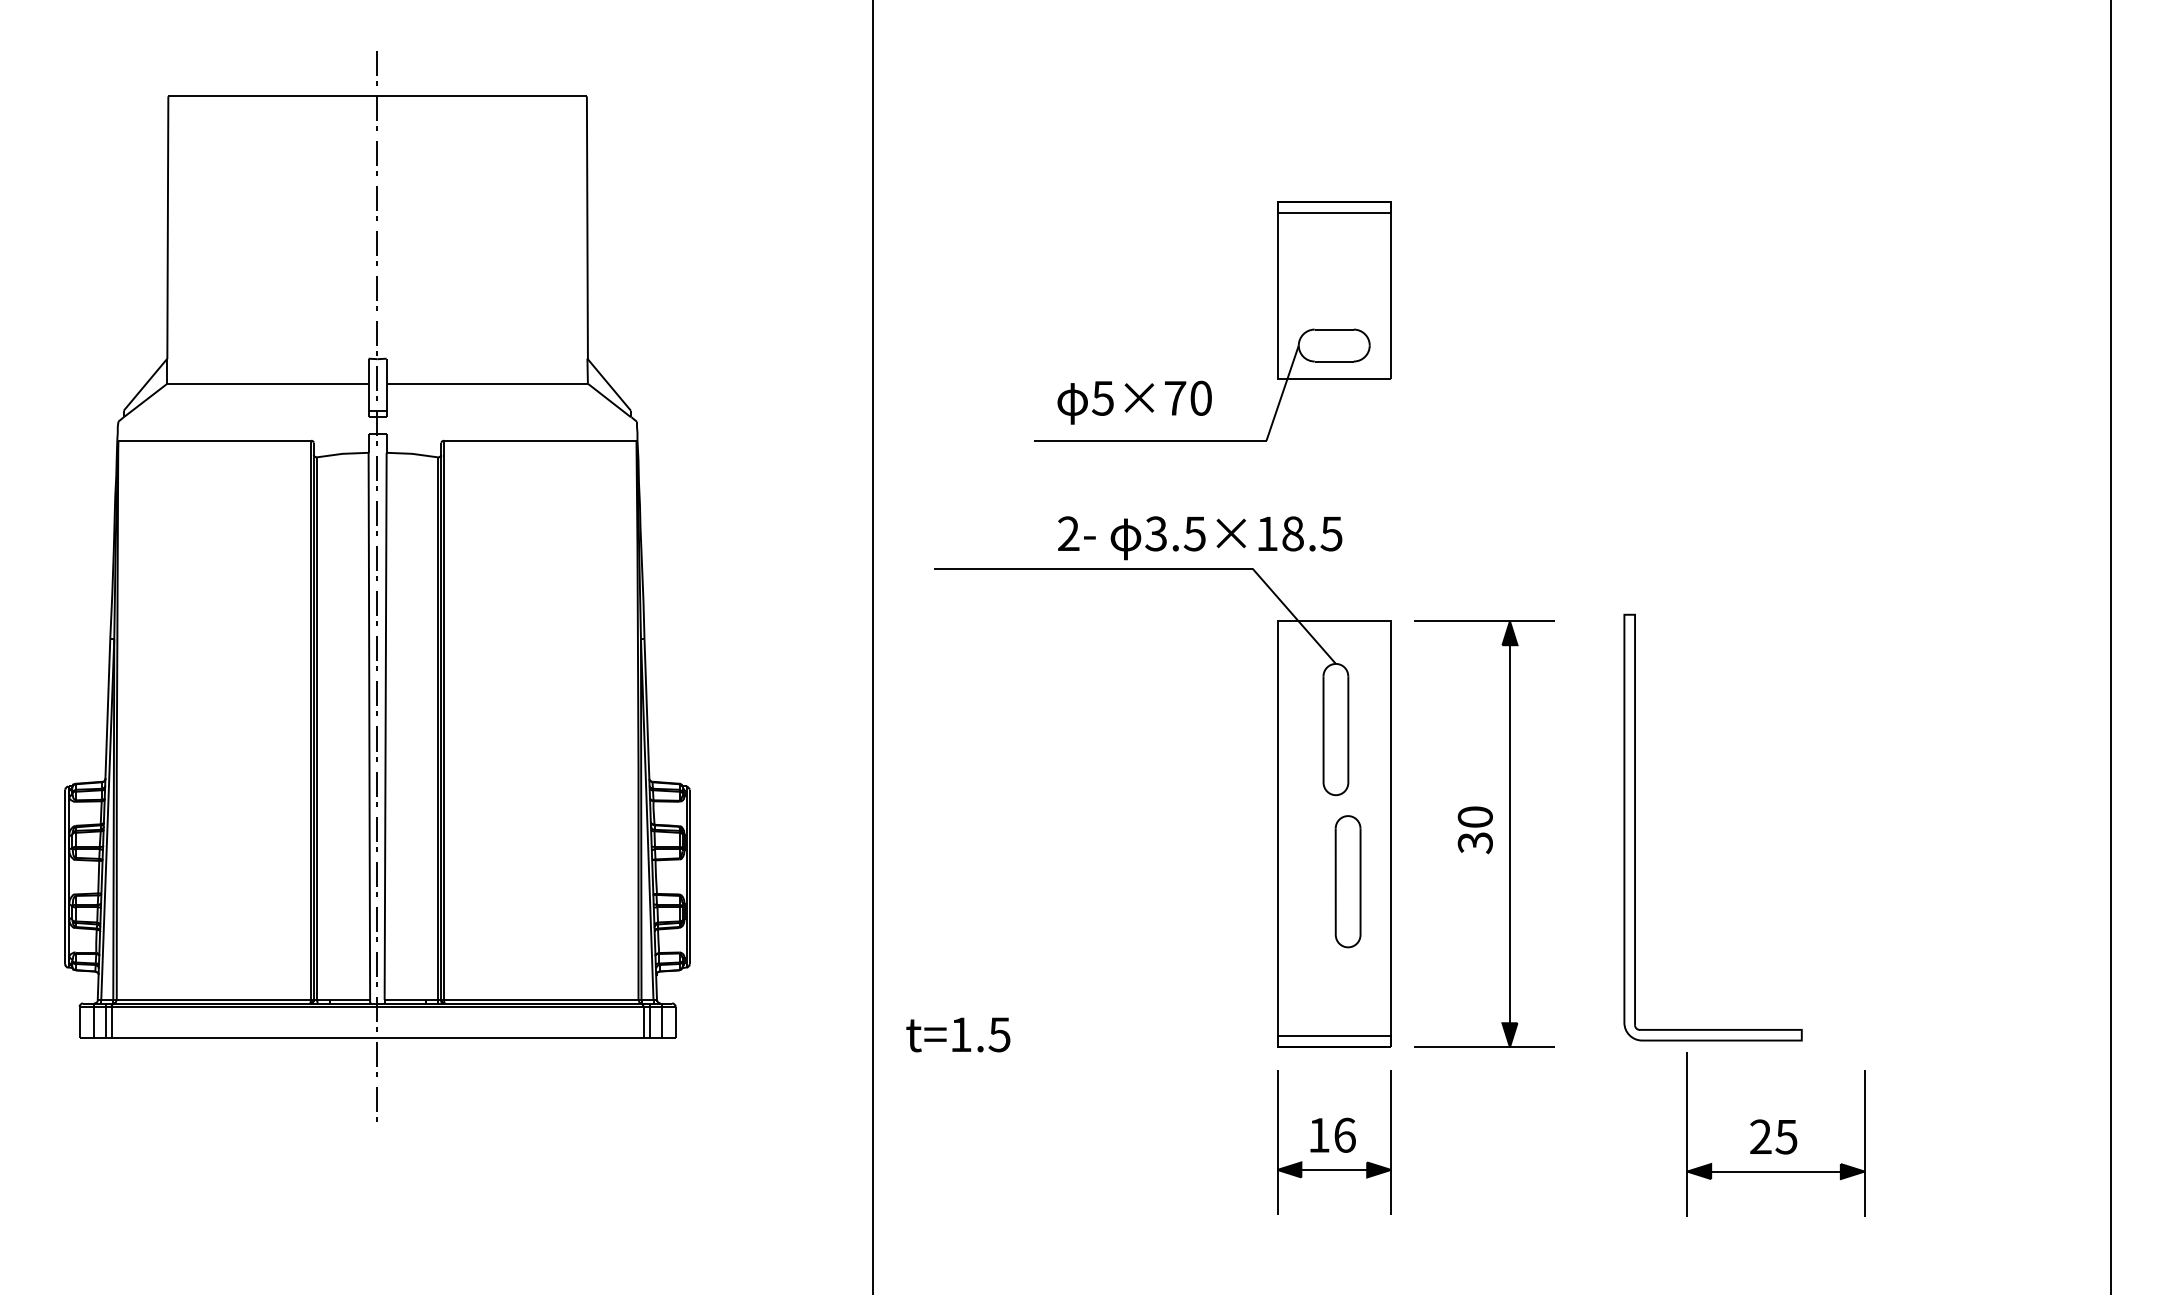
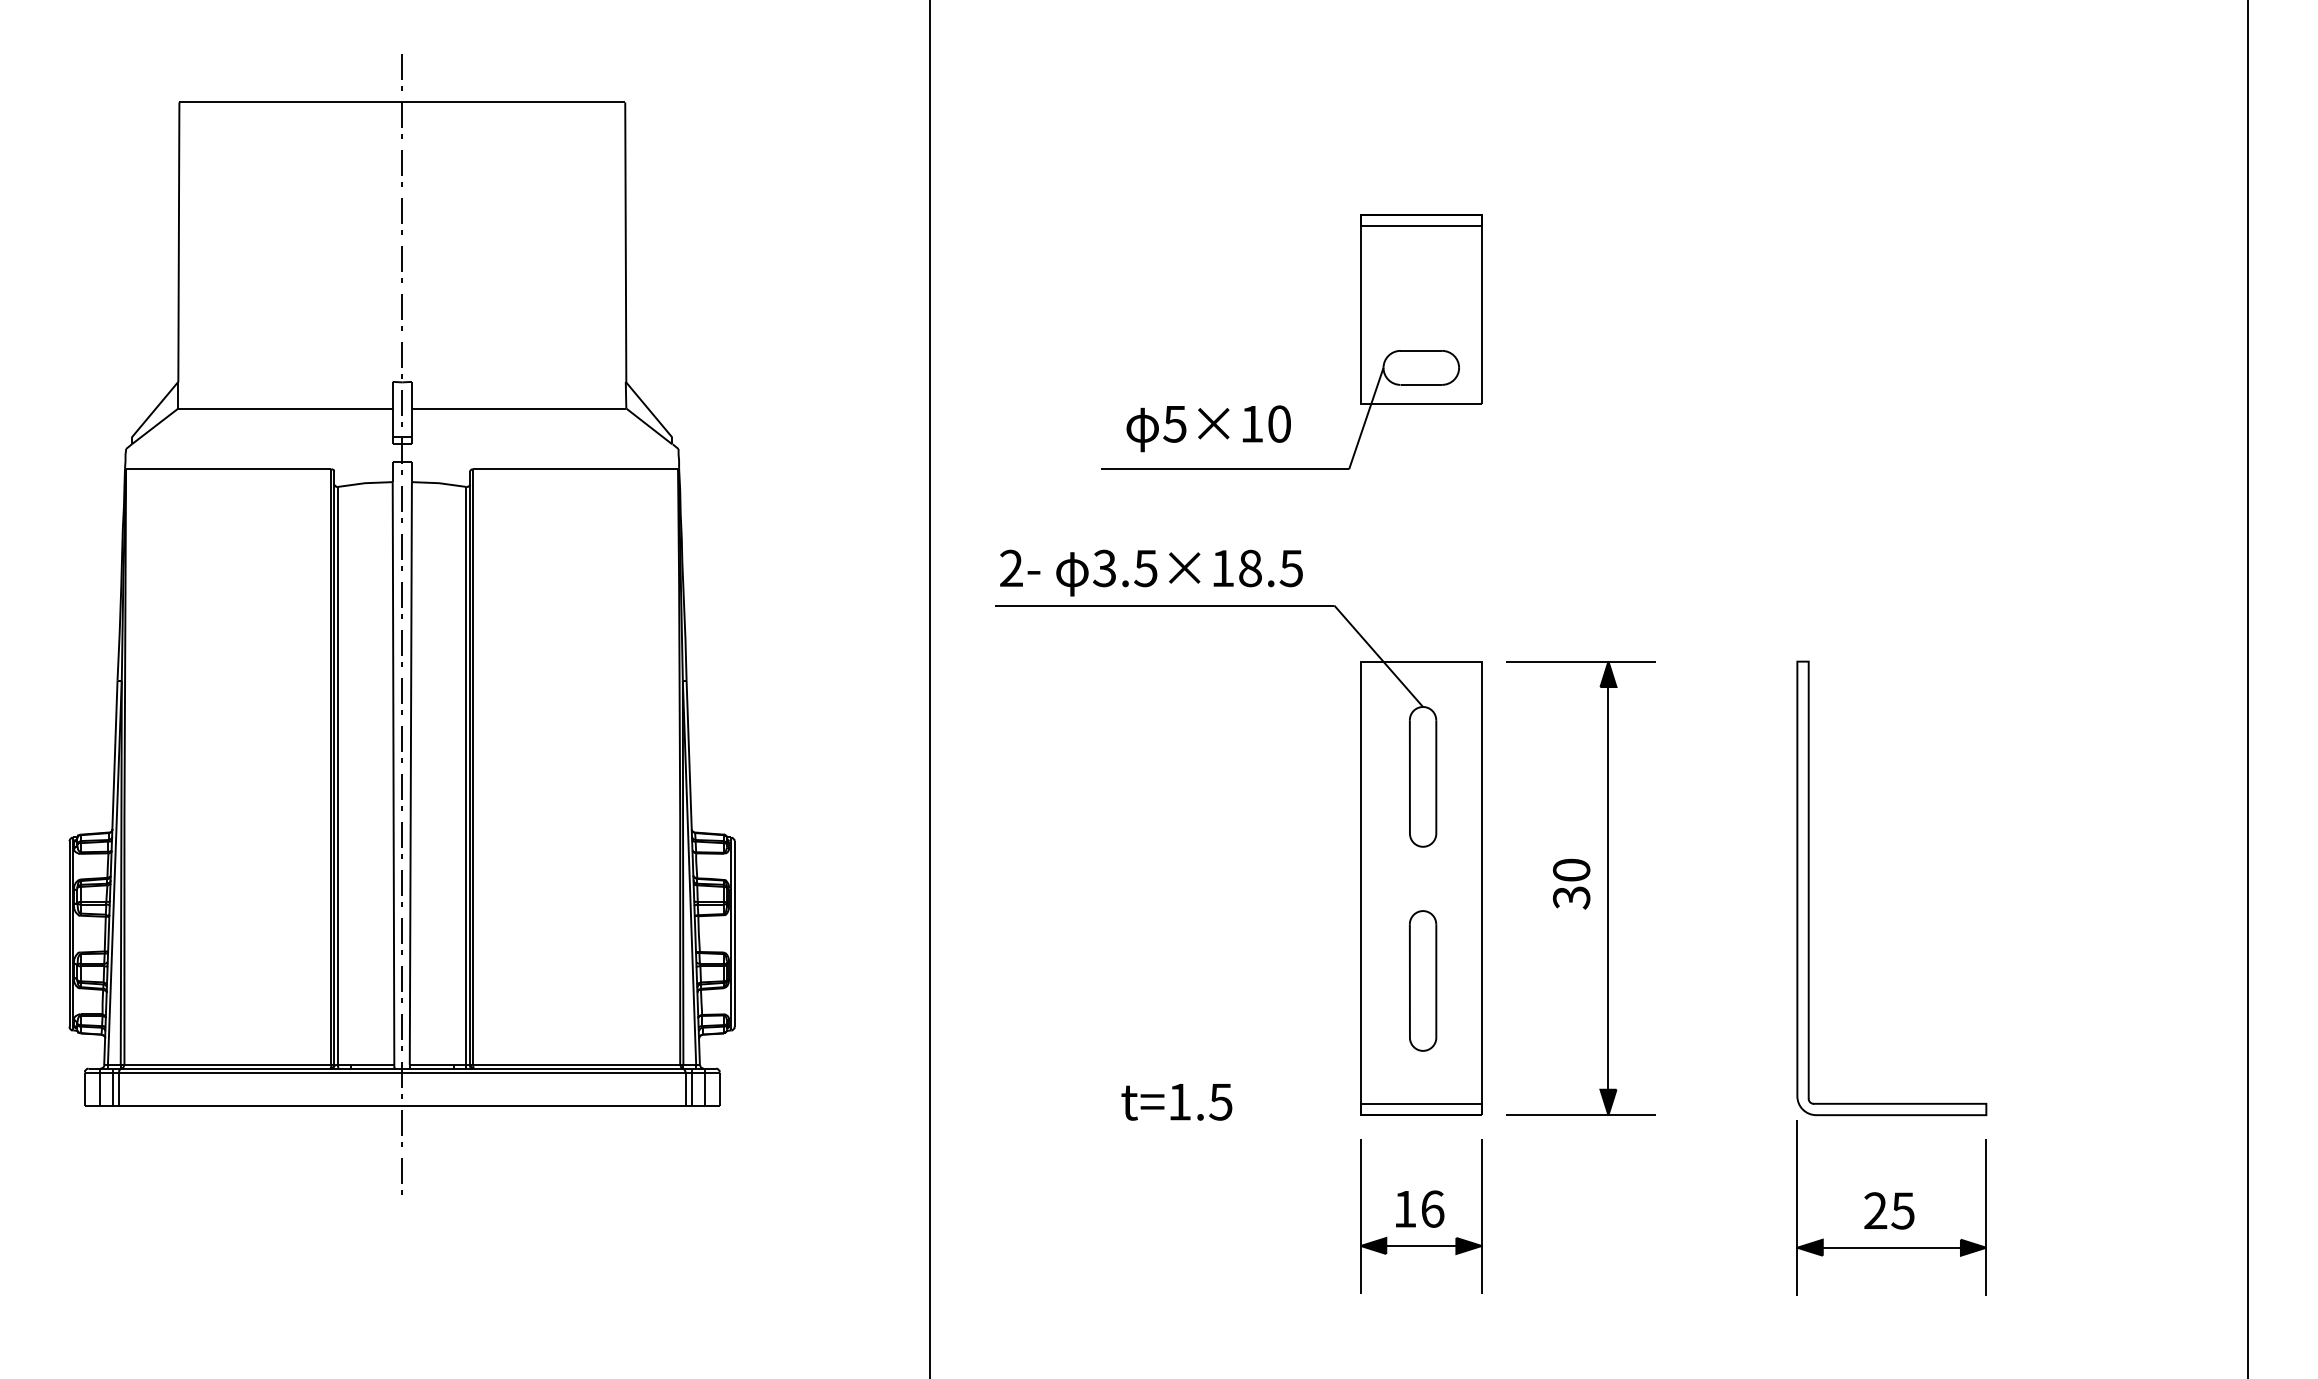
text: (1175, 398) -> (1252, 424), 5×70 -> 5×10
text: (1200, 537) -> (1151, 572), moved
part: (1635, 827) -> (1809, 888), moved
part: (1348, 881) -> (1423, 980), moved
text: (957, 1035) -> (1176, 1102), moved

